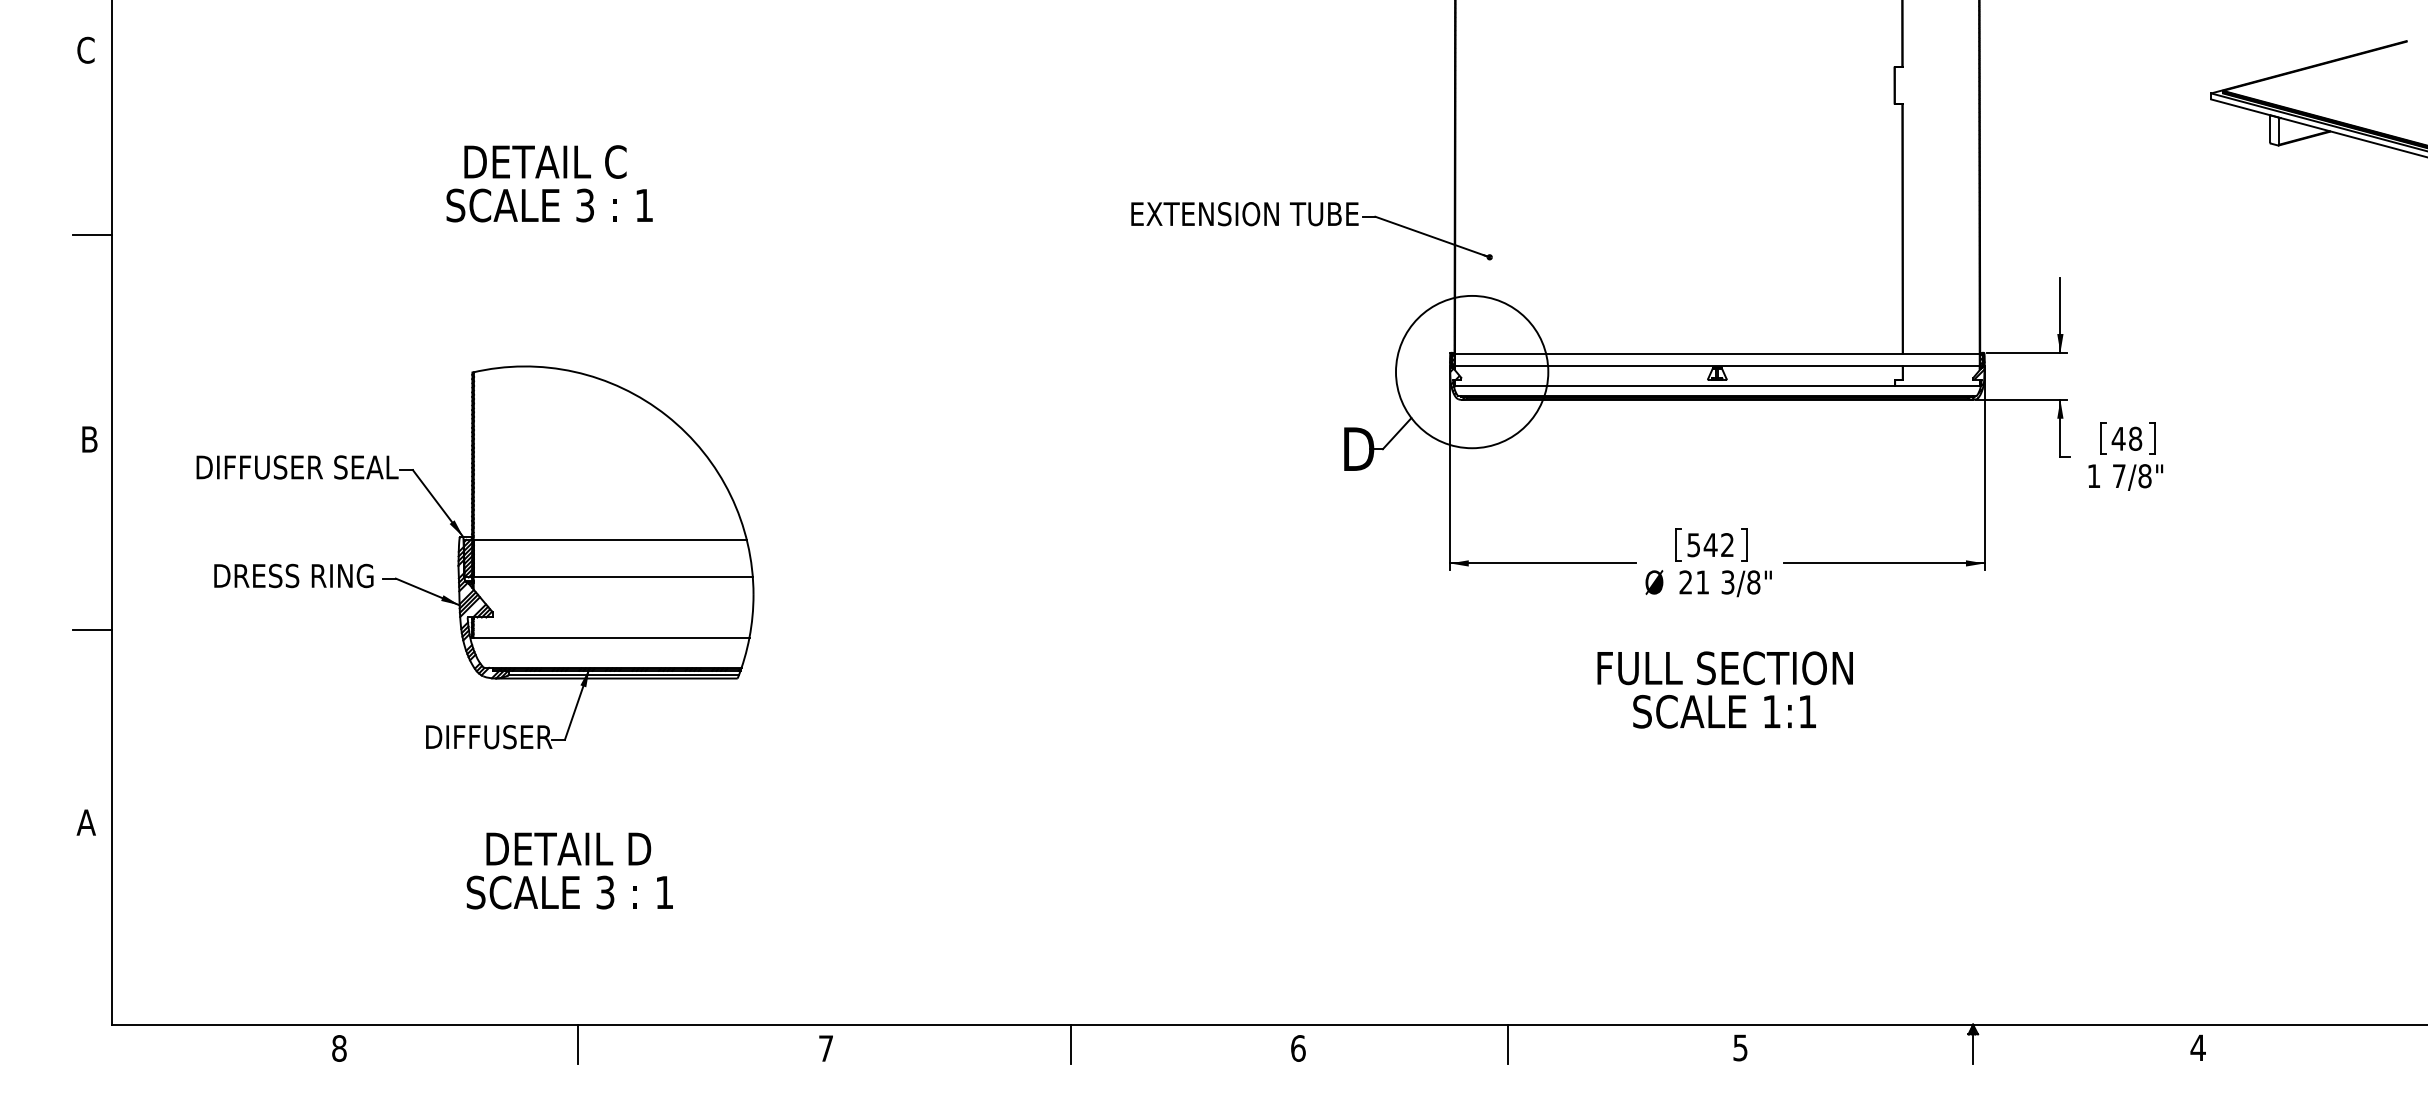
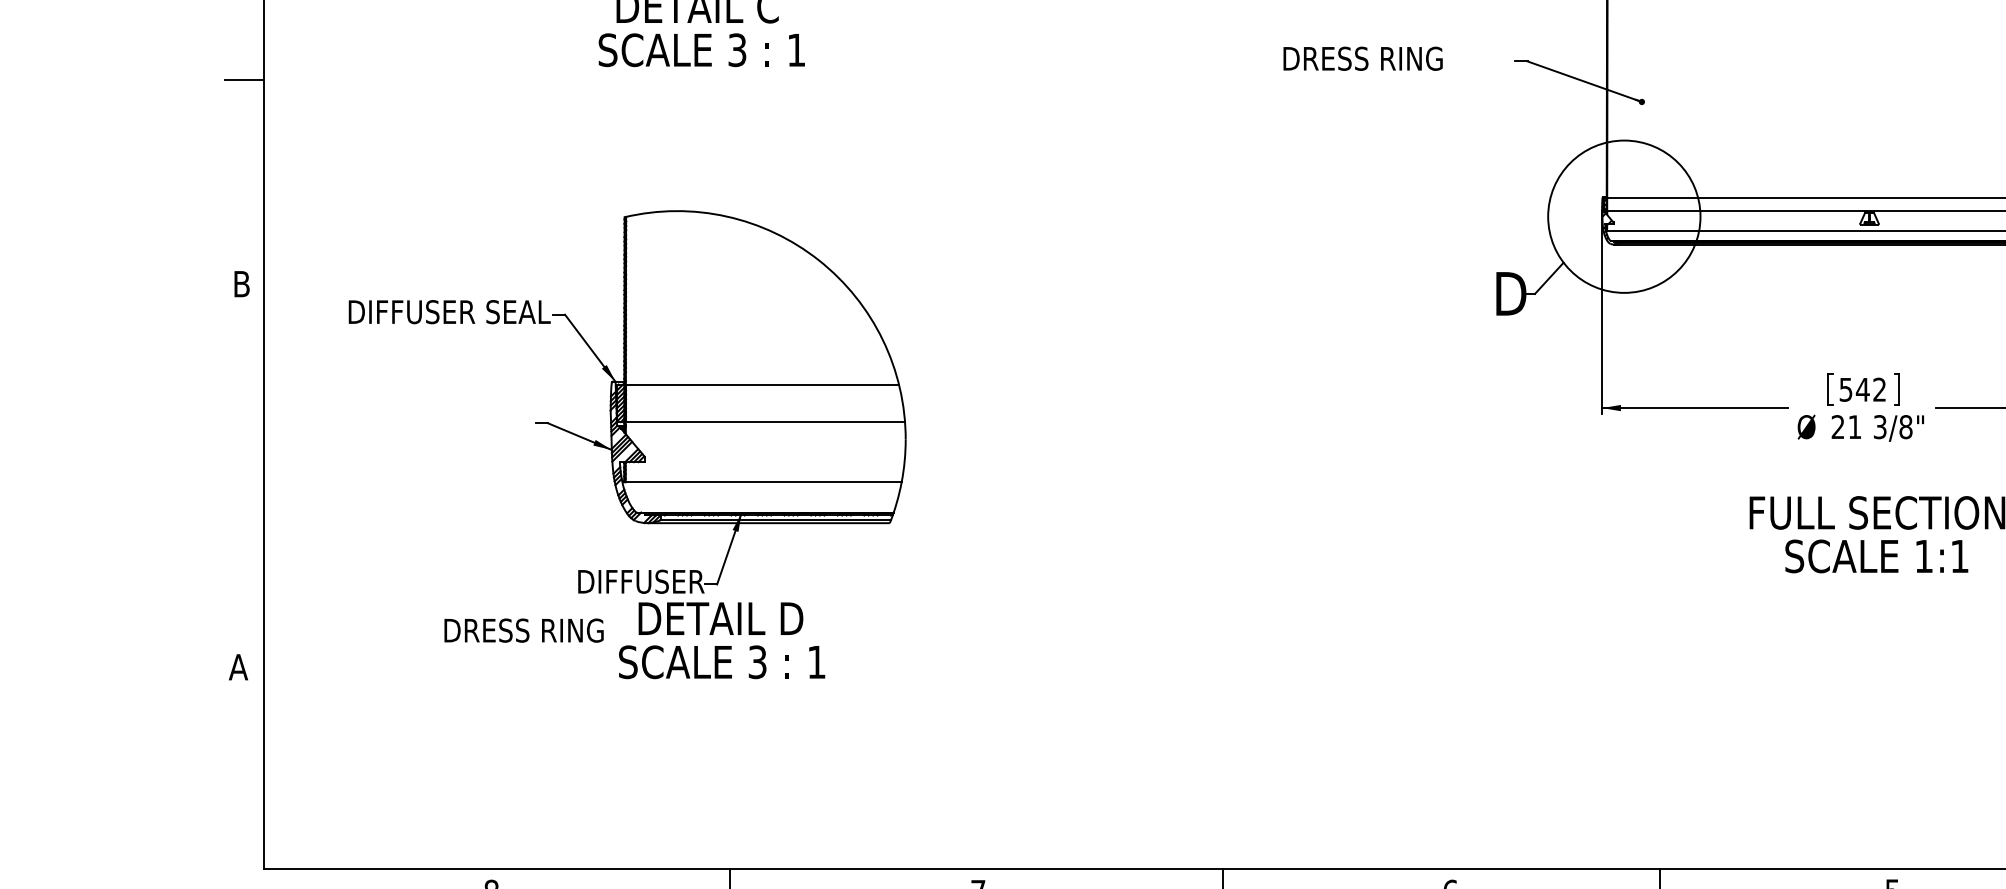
text: (1246, 214) -> (1398, 59), EXTENSION TUBE -> DRESS RING
text: (293, 575) -> (523, 630), moved
line: (92, 630) -> (244, 475), removed
text: (569, 870) -> (721, 640), moved

